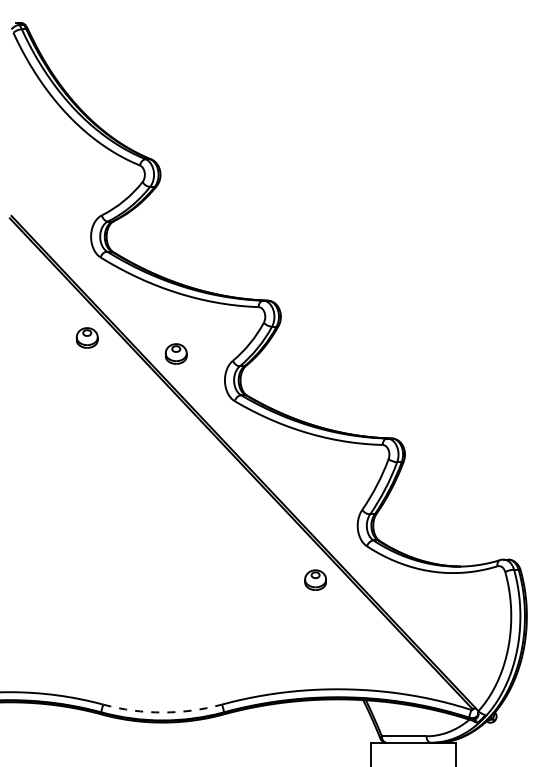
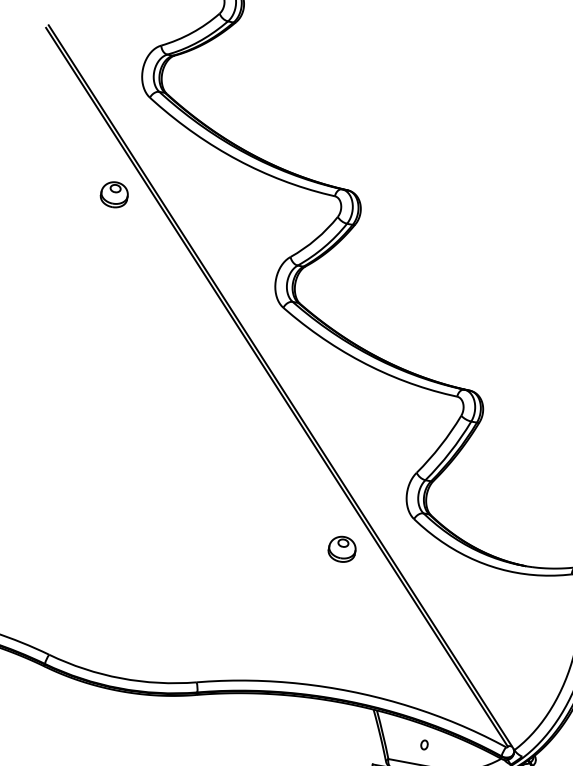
part: (175, 353) -> (220, 234), removed
arc: (162, 712) -> (120, 678), dashed -> solid
part: (407, 719) -> (424, 744), added

